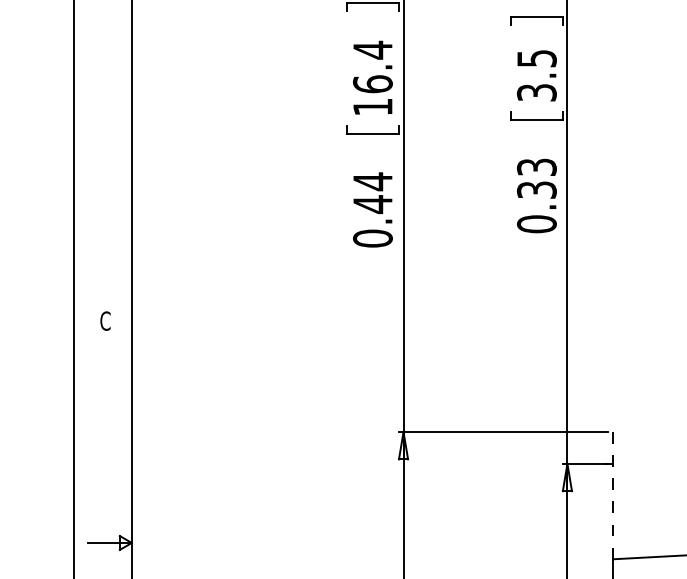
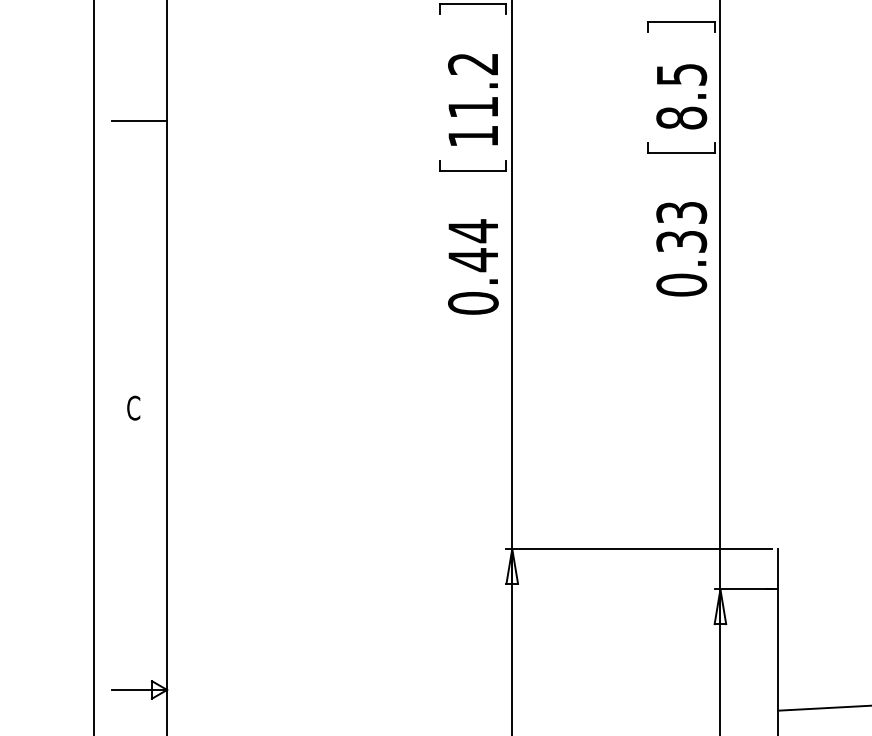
text: (373, 67) -> (473, 85), 16.4 -> 11.2
text: (536, 92) -> (681, 117), 3.5 -> 8.5
line: (110, 94) -> (139, 120), added
line: (613, 495) -> (778, 629), dashed -> solid

